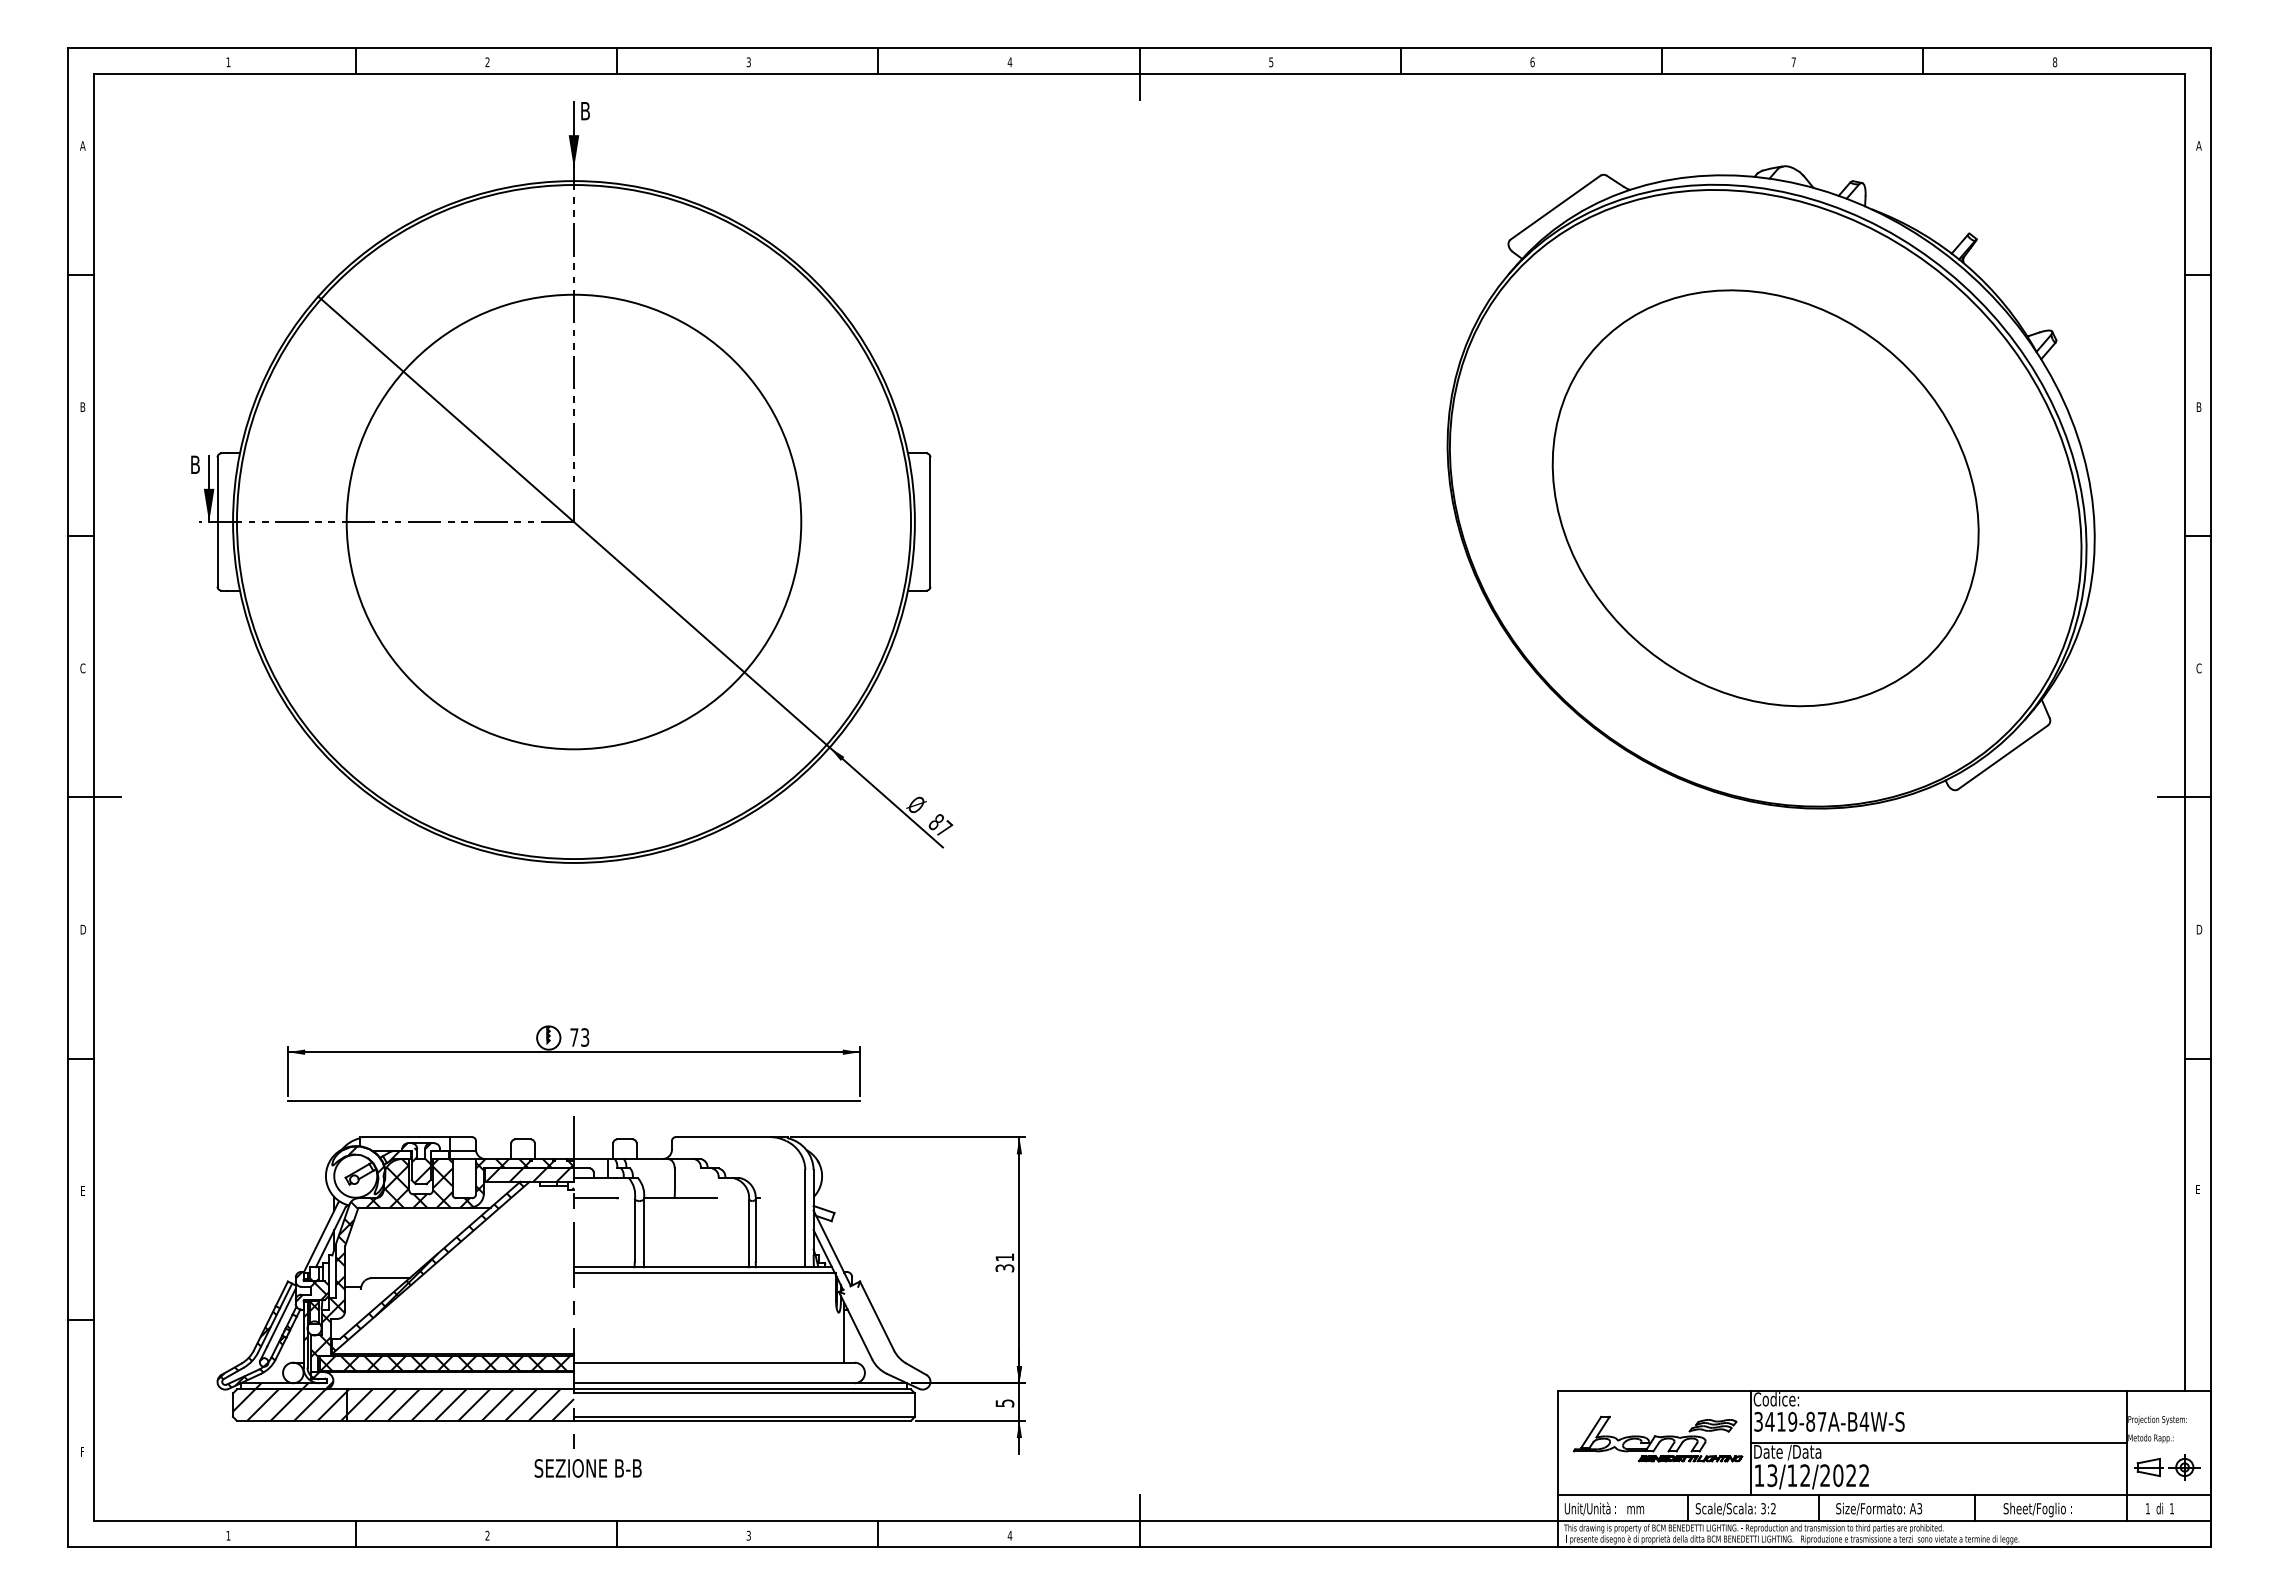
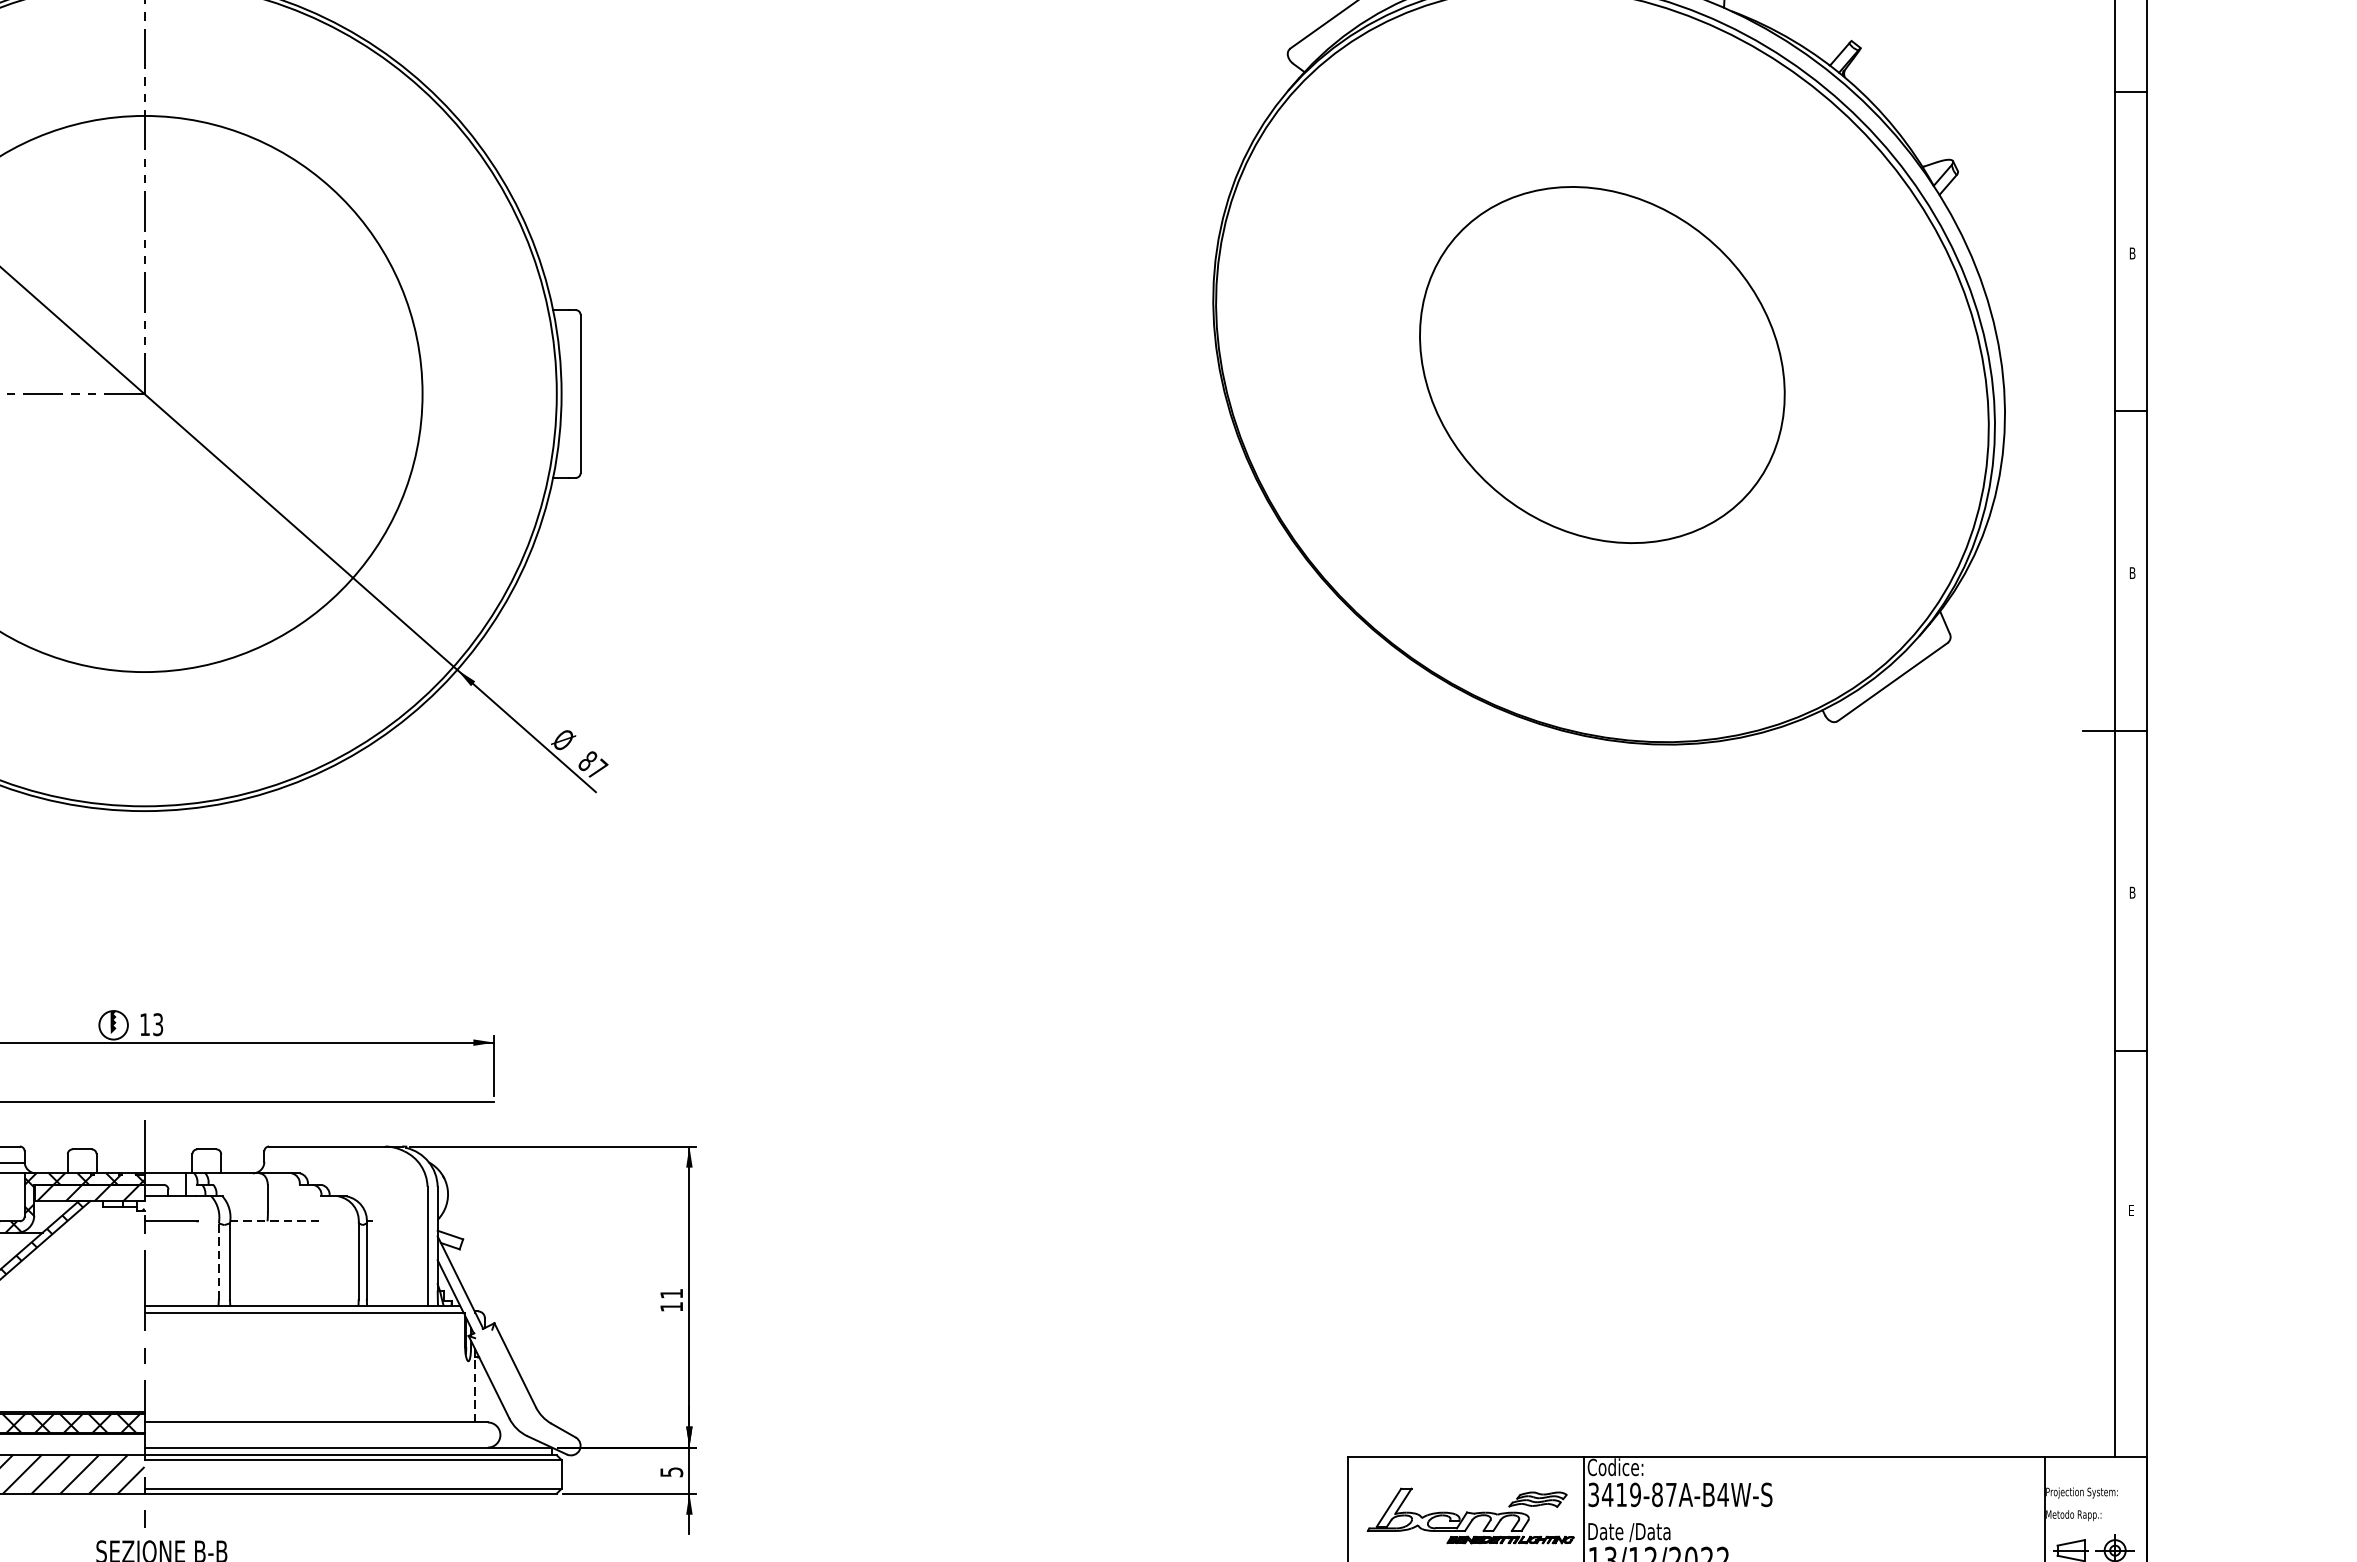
part: (1765, 498) -> (1602, 365), size x0.7
text: (2198, 668) -> (2131, 573), C -> B
text: (2199, 929) -> (2133, 892), D -> B
text: (574, 1037) -> (145, 1024), 73 -> 13
line: (680, 1198) -> (274, 1221), solid -> dashed
line: (634, 1230) -> (218, 1260), solid -> dashed
text: (1004, 1268) -> (671, 1307), 31 -> 11
line: (844, 1336) -> (475, 1390), solid -> dashed
line: (1938, 1442) -> (1813, 1520), removed

